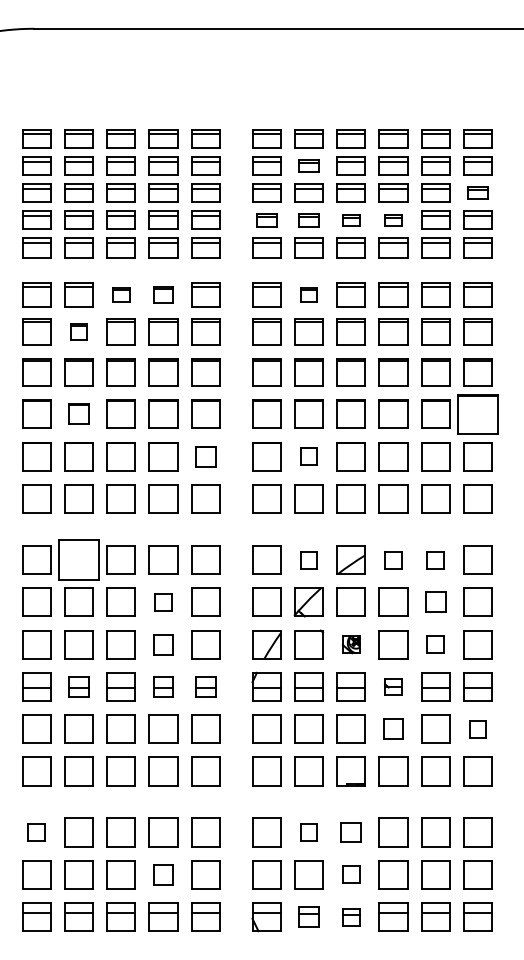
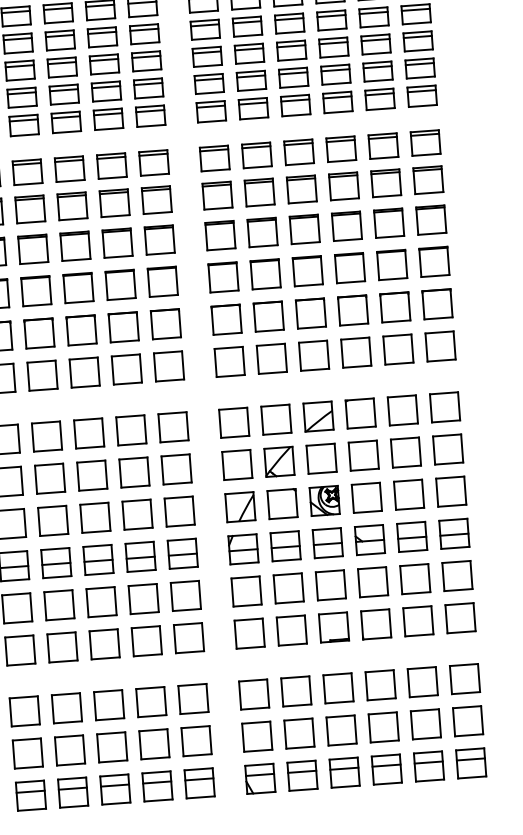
part: (308, 165) -> (247, 26), size x1.43
part: (477, 192) -> (417, 40), size x1.43
part: (266, 219) -> (209, 83), size x1.43
part: (308, 219) -> (251, 80), size x1.43
part: (350, 219) -> (292, 77), size x1.67
part: (393, 219) -> (335, 73), size x1.67
part: (120, 294) -> (69, 168), size x1.67
part: (163, 294) -> (111, 165), size x1.43
part: (308, 294) -> (256, 154), size x1.67
part: (78, 331) -> (29, 208), size x1.67
part: (78, 413) -> (35, 290), size x1.43
part: (477, 413) -> (433, 261), size x0.71
part: (205, 456) -> (165, 323), size x1.43
part: (308, 456) -> (268, 316), size x1.67
part: (78, 559) -> (46, 436), size x0.71
part: (308, 559) -> (275, 419), size x1.67
part: (393, 559) -> (360, 412), size x1.67
part: (435, 559) -> (402, 409), size x1.67
part: (163, 601) -> (134, 471), size x1.67
part: (435, 601) -> (405, 451), size x1.43
part: (163, 644) -> (137, 514), size x1.43
part: (351, 644) -> (325, 500), size x1.67
part: (435, 644) -> (408, 494), size x1.67
part: (78, 686) -> (55, 562), size x1.43
part: (163, 686) -> (140, 556), size x1.43
part: (205, 686) -> (182, 553), size x1.43
part: (393, 686) -> (369, 539), size x1.67
part: (393, 728) -> (373, 581), size x1.43
part: (477, 728) -> (456, 575), size x1.67
part: (36, 832) -> (24, 711), size x1.67
part: (308, 832) -> (295, 691), size x1.67
part: (350, 832) -> (337, 688), size x1.43
part: (163, 874) -> (154, 743), size x1.43
part: (350, 874) -> (340, 730), size x1.67
part: (308, 916) -> (302, 775), size x1.43
part: (350, 916) -> (343, 772), size x1.67

